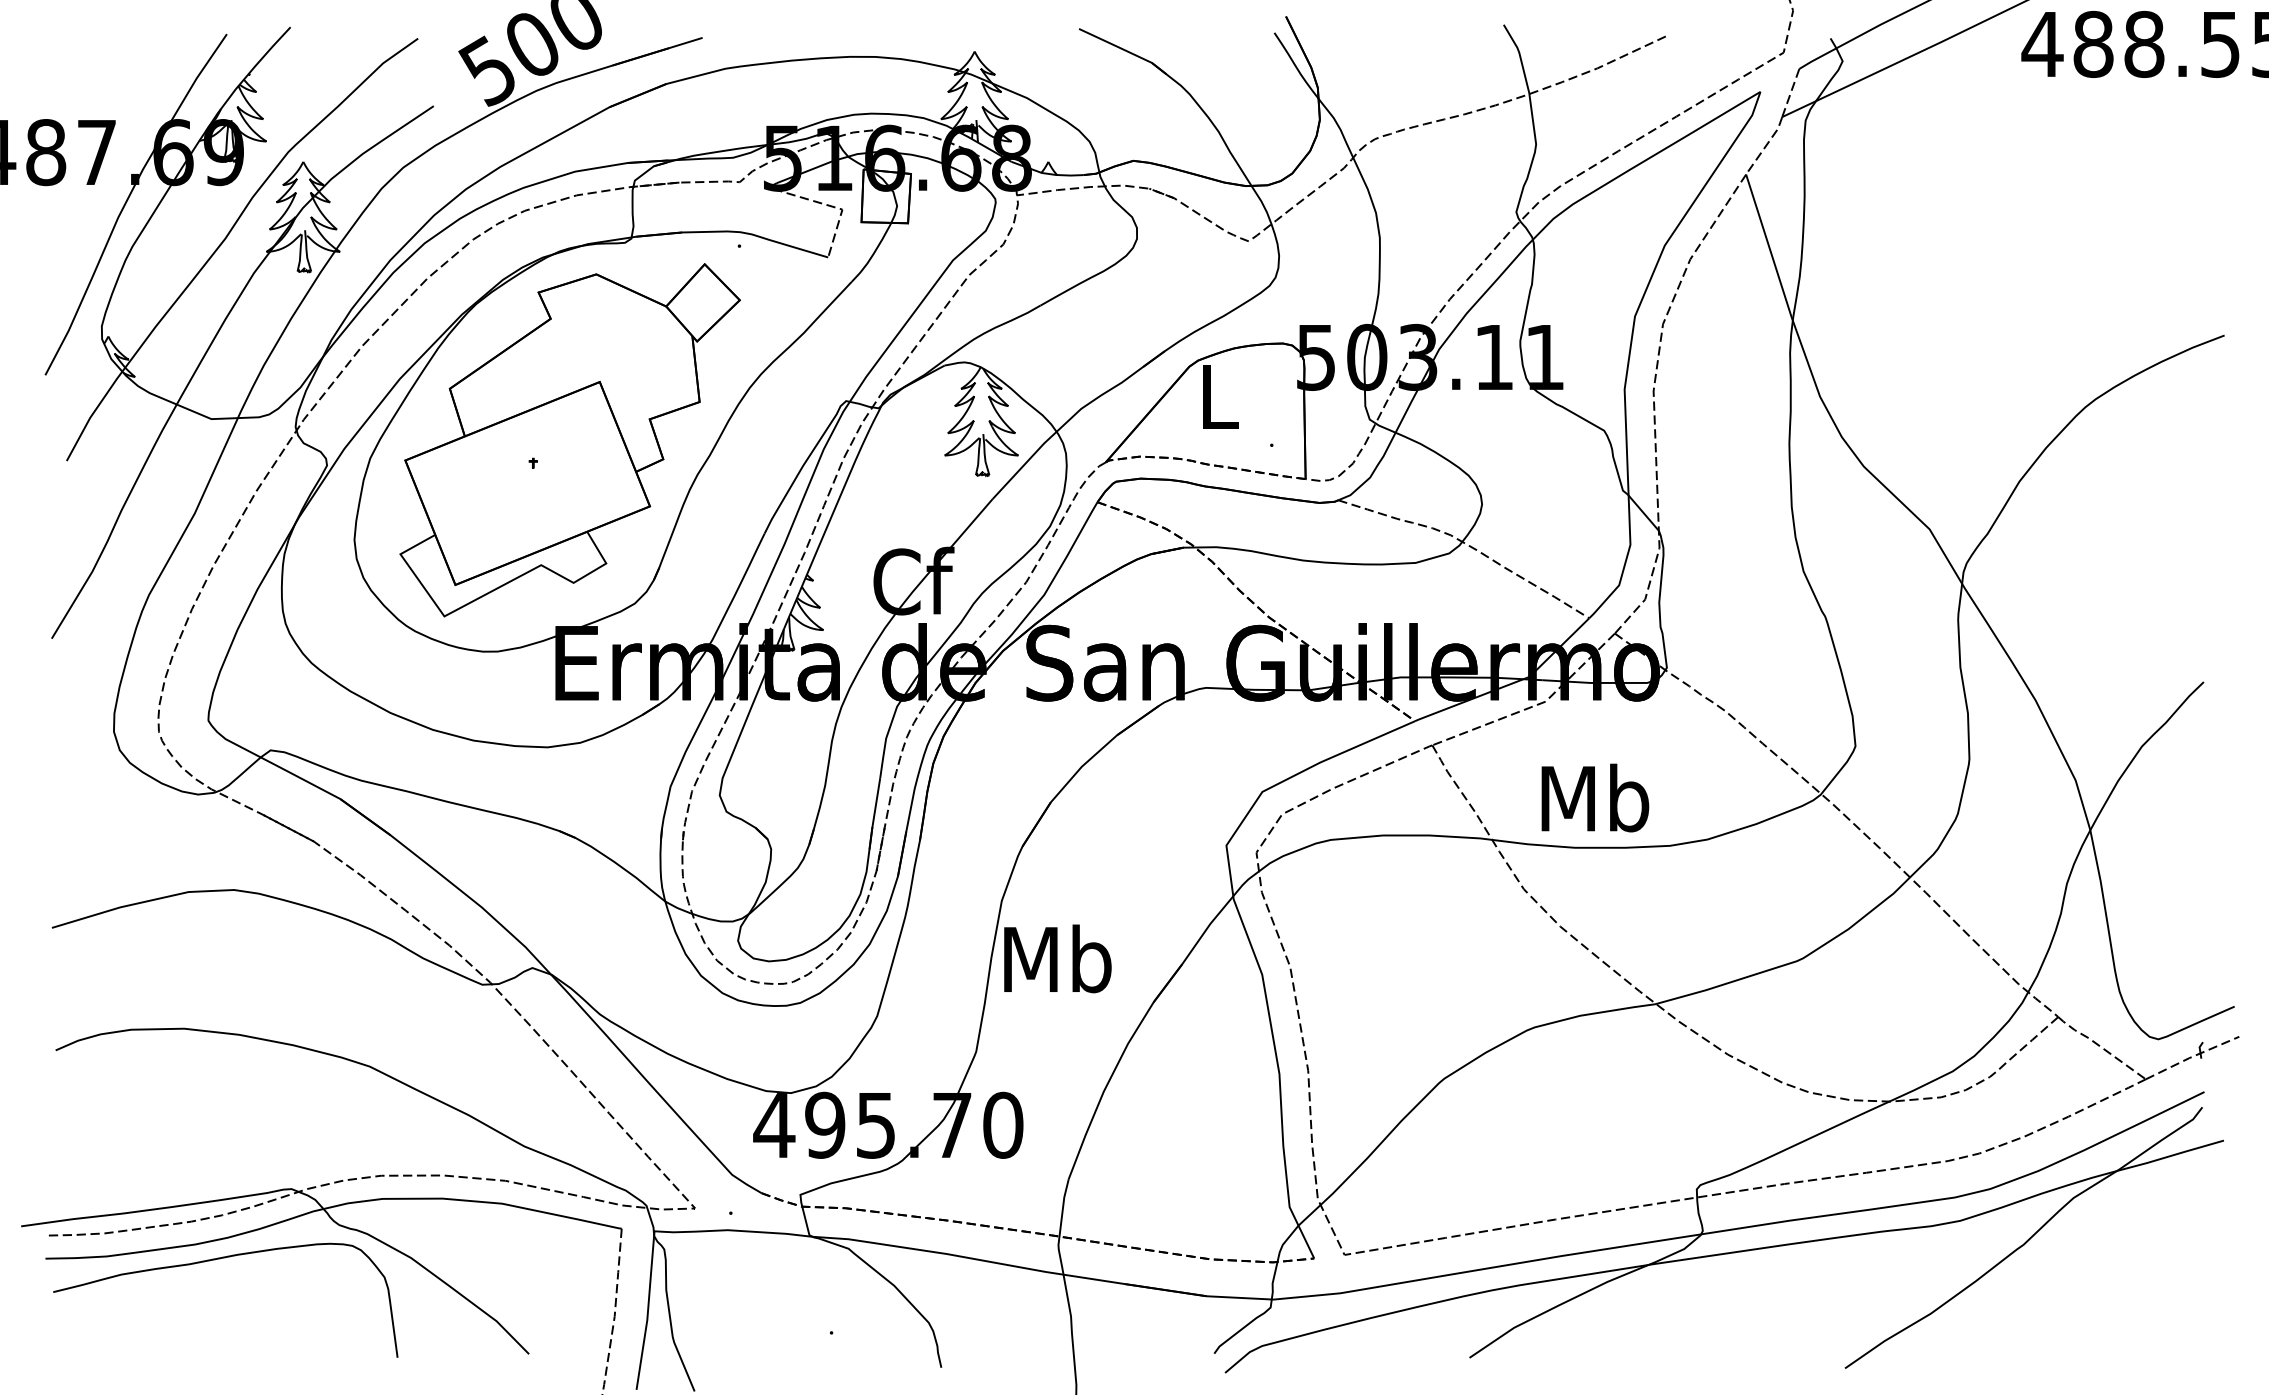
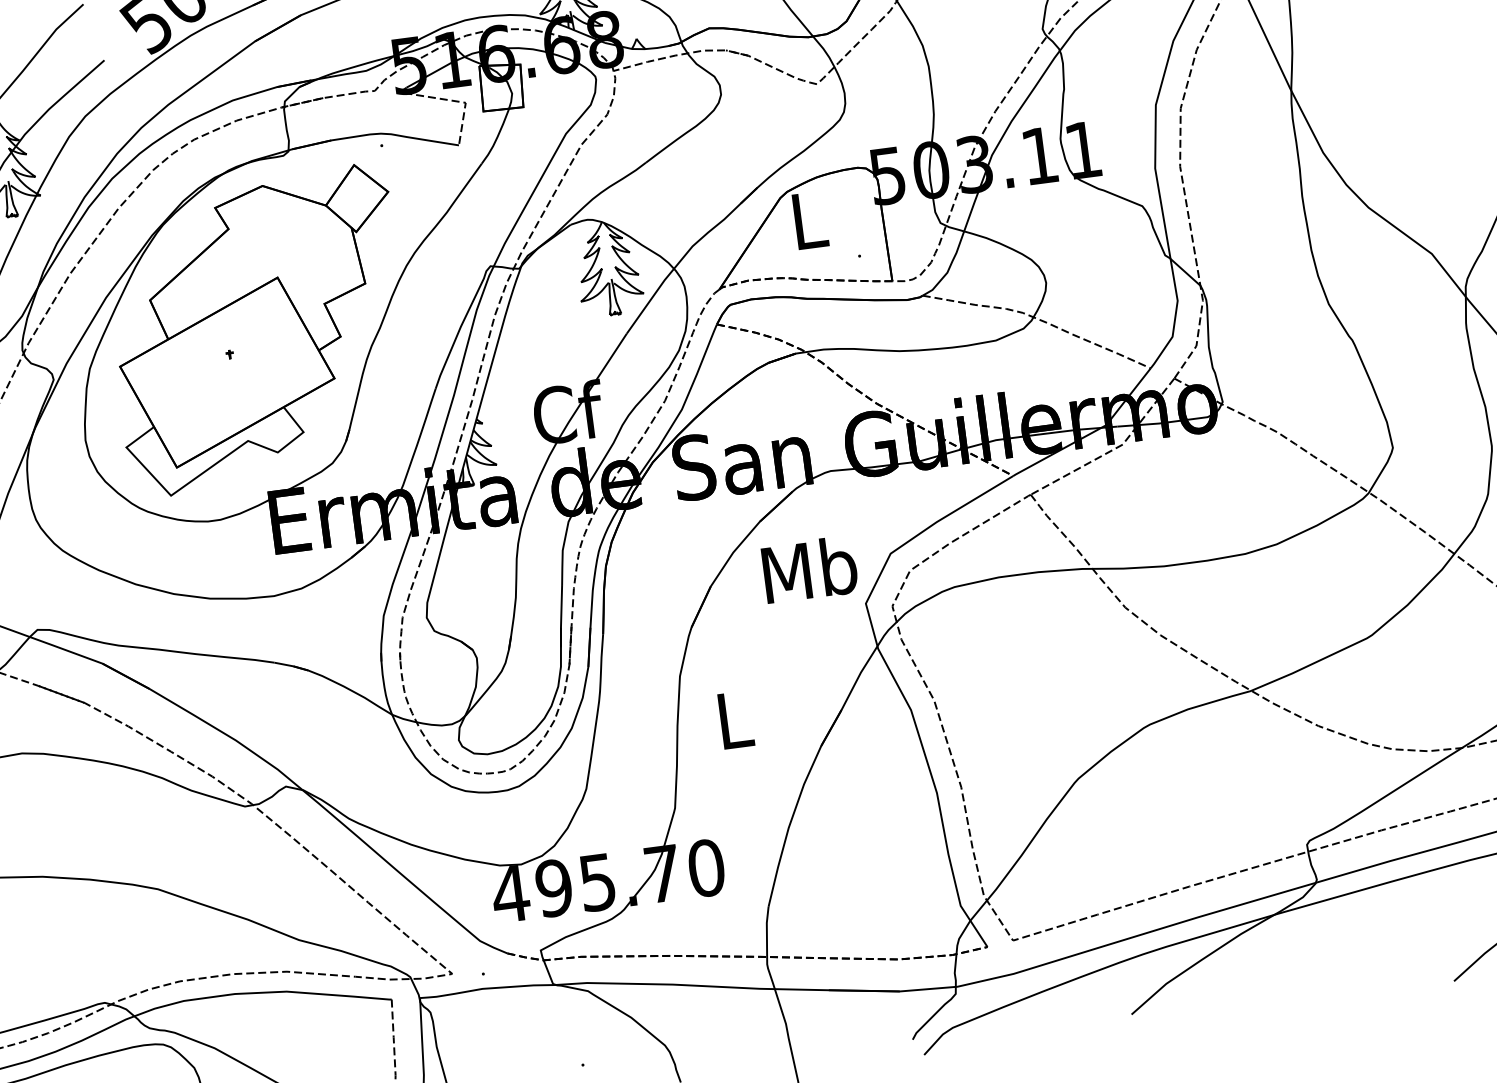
text: (1595, 797) -> (810, 569), moved
text: (1057, 958) -> (734, 719), Mb -> L

